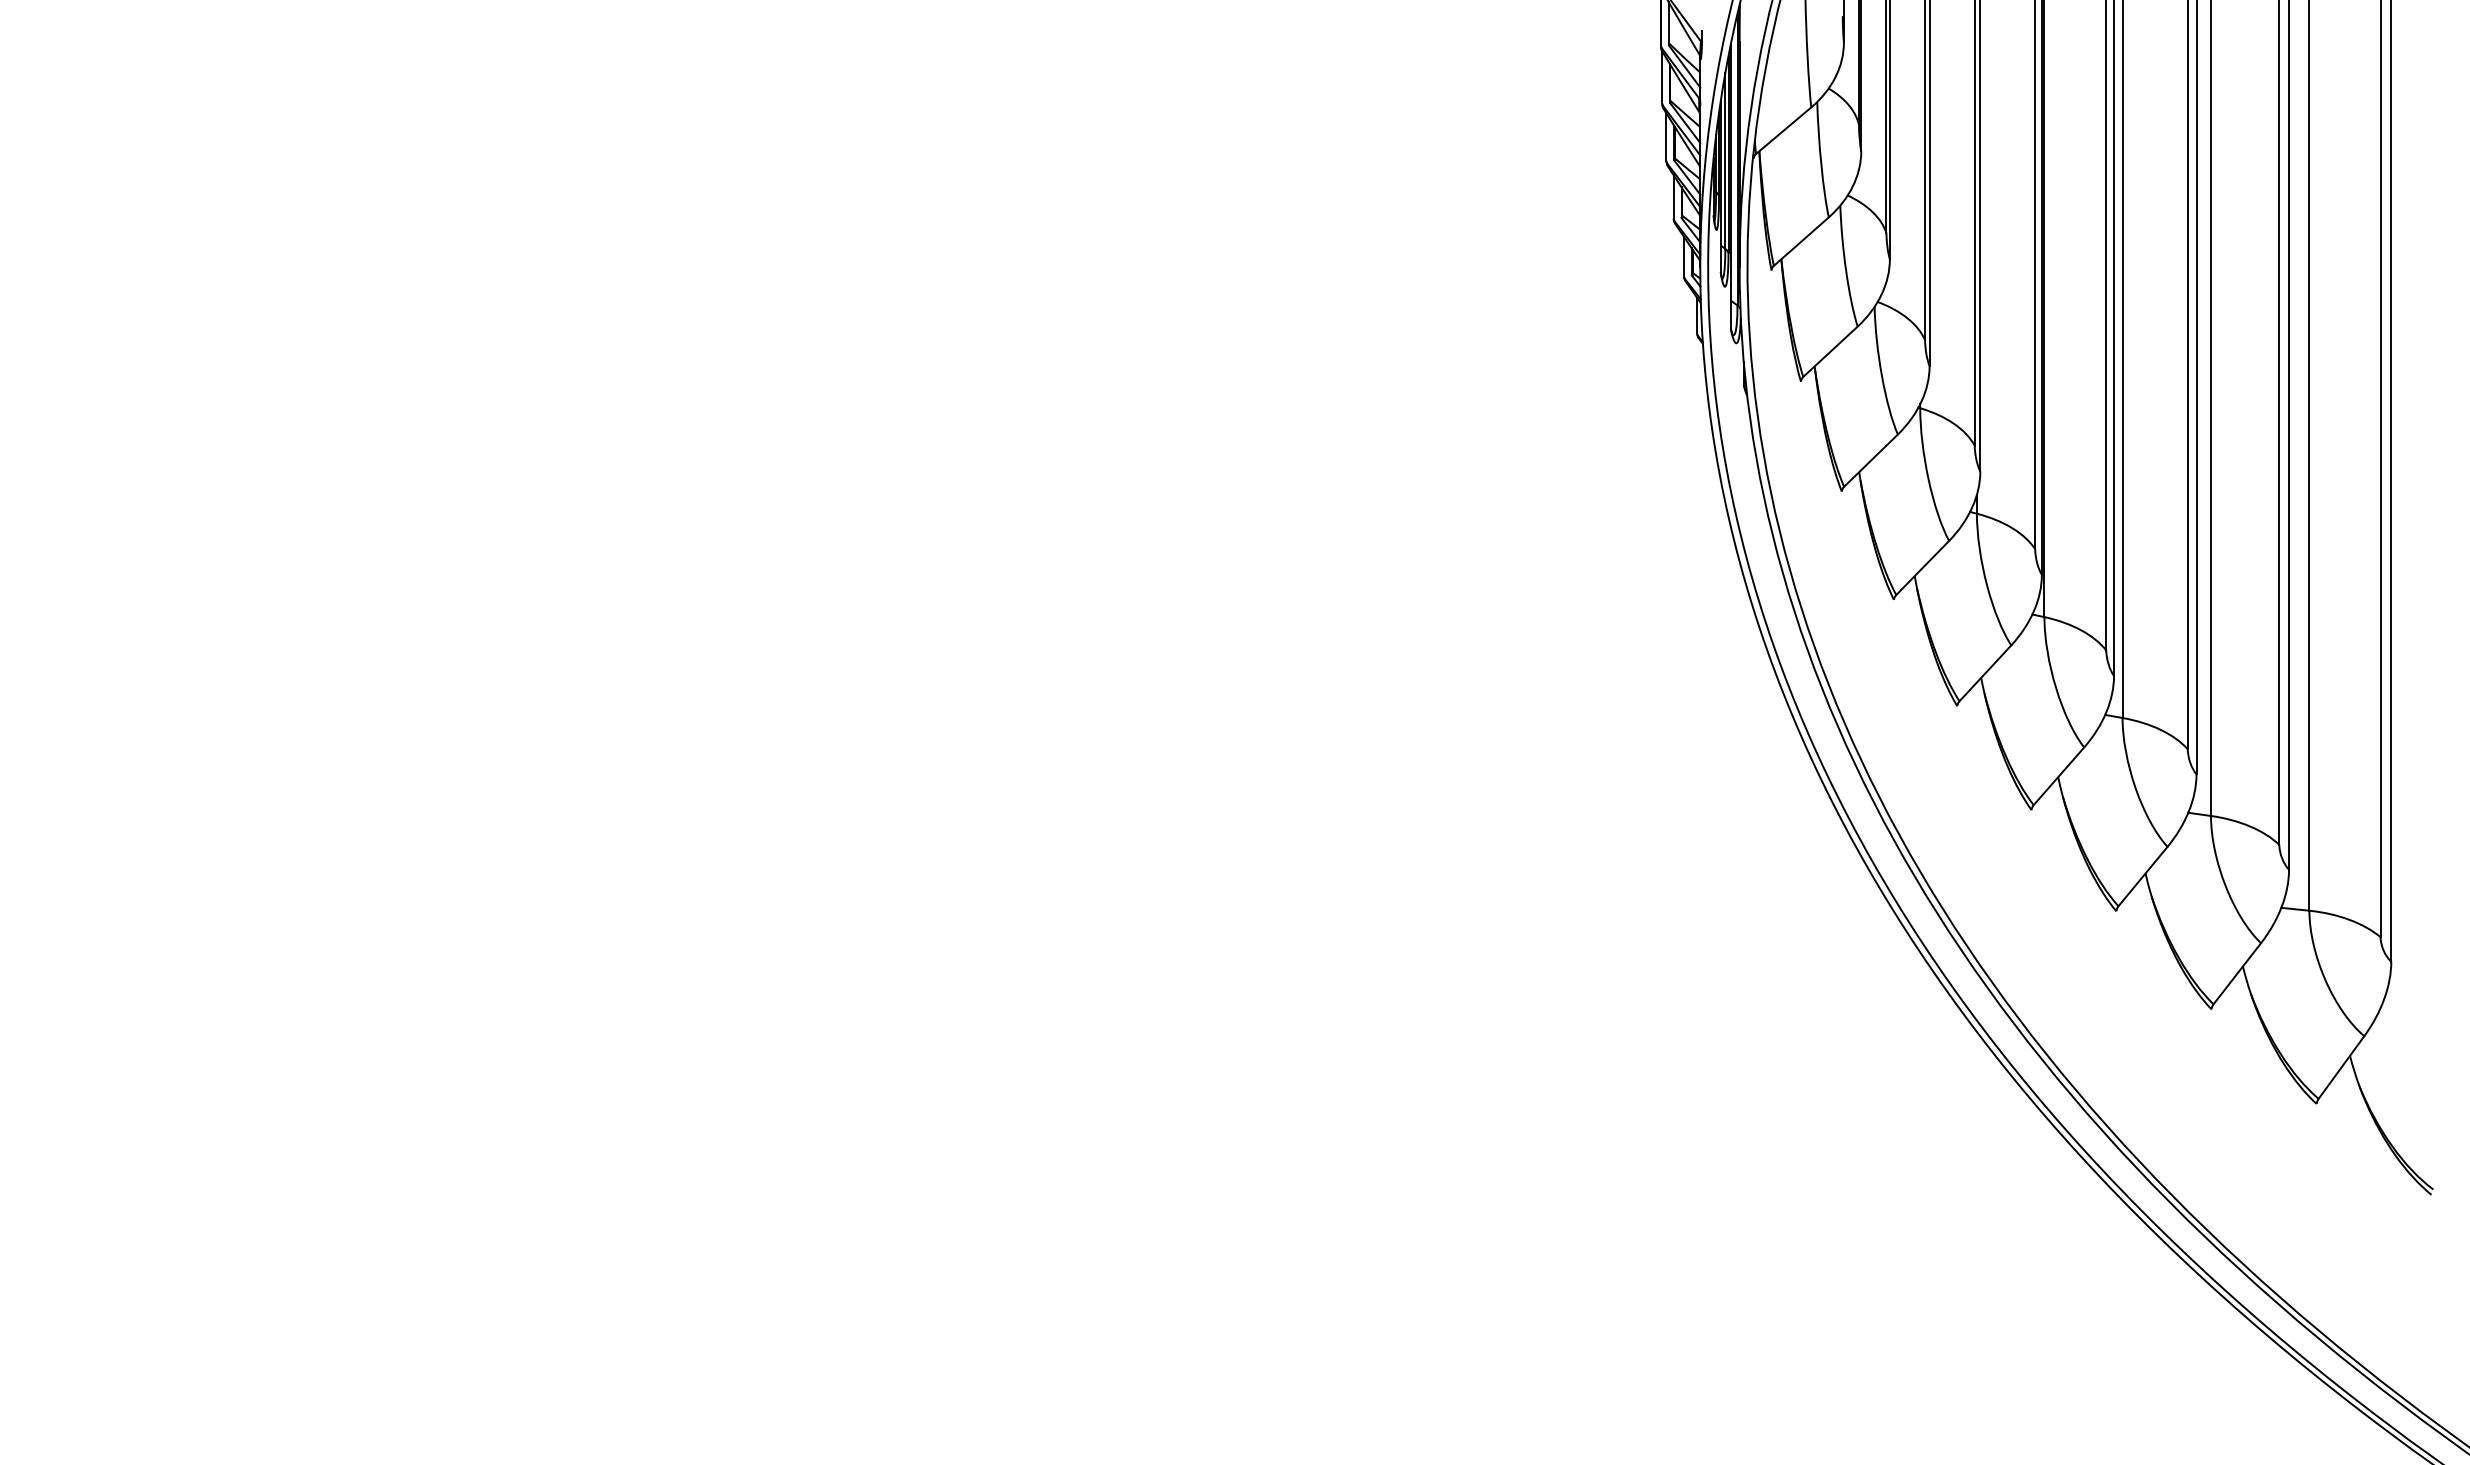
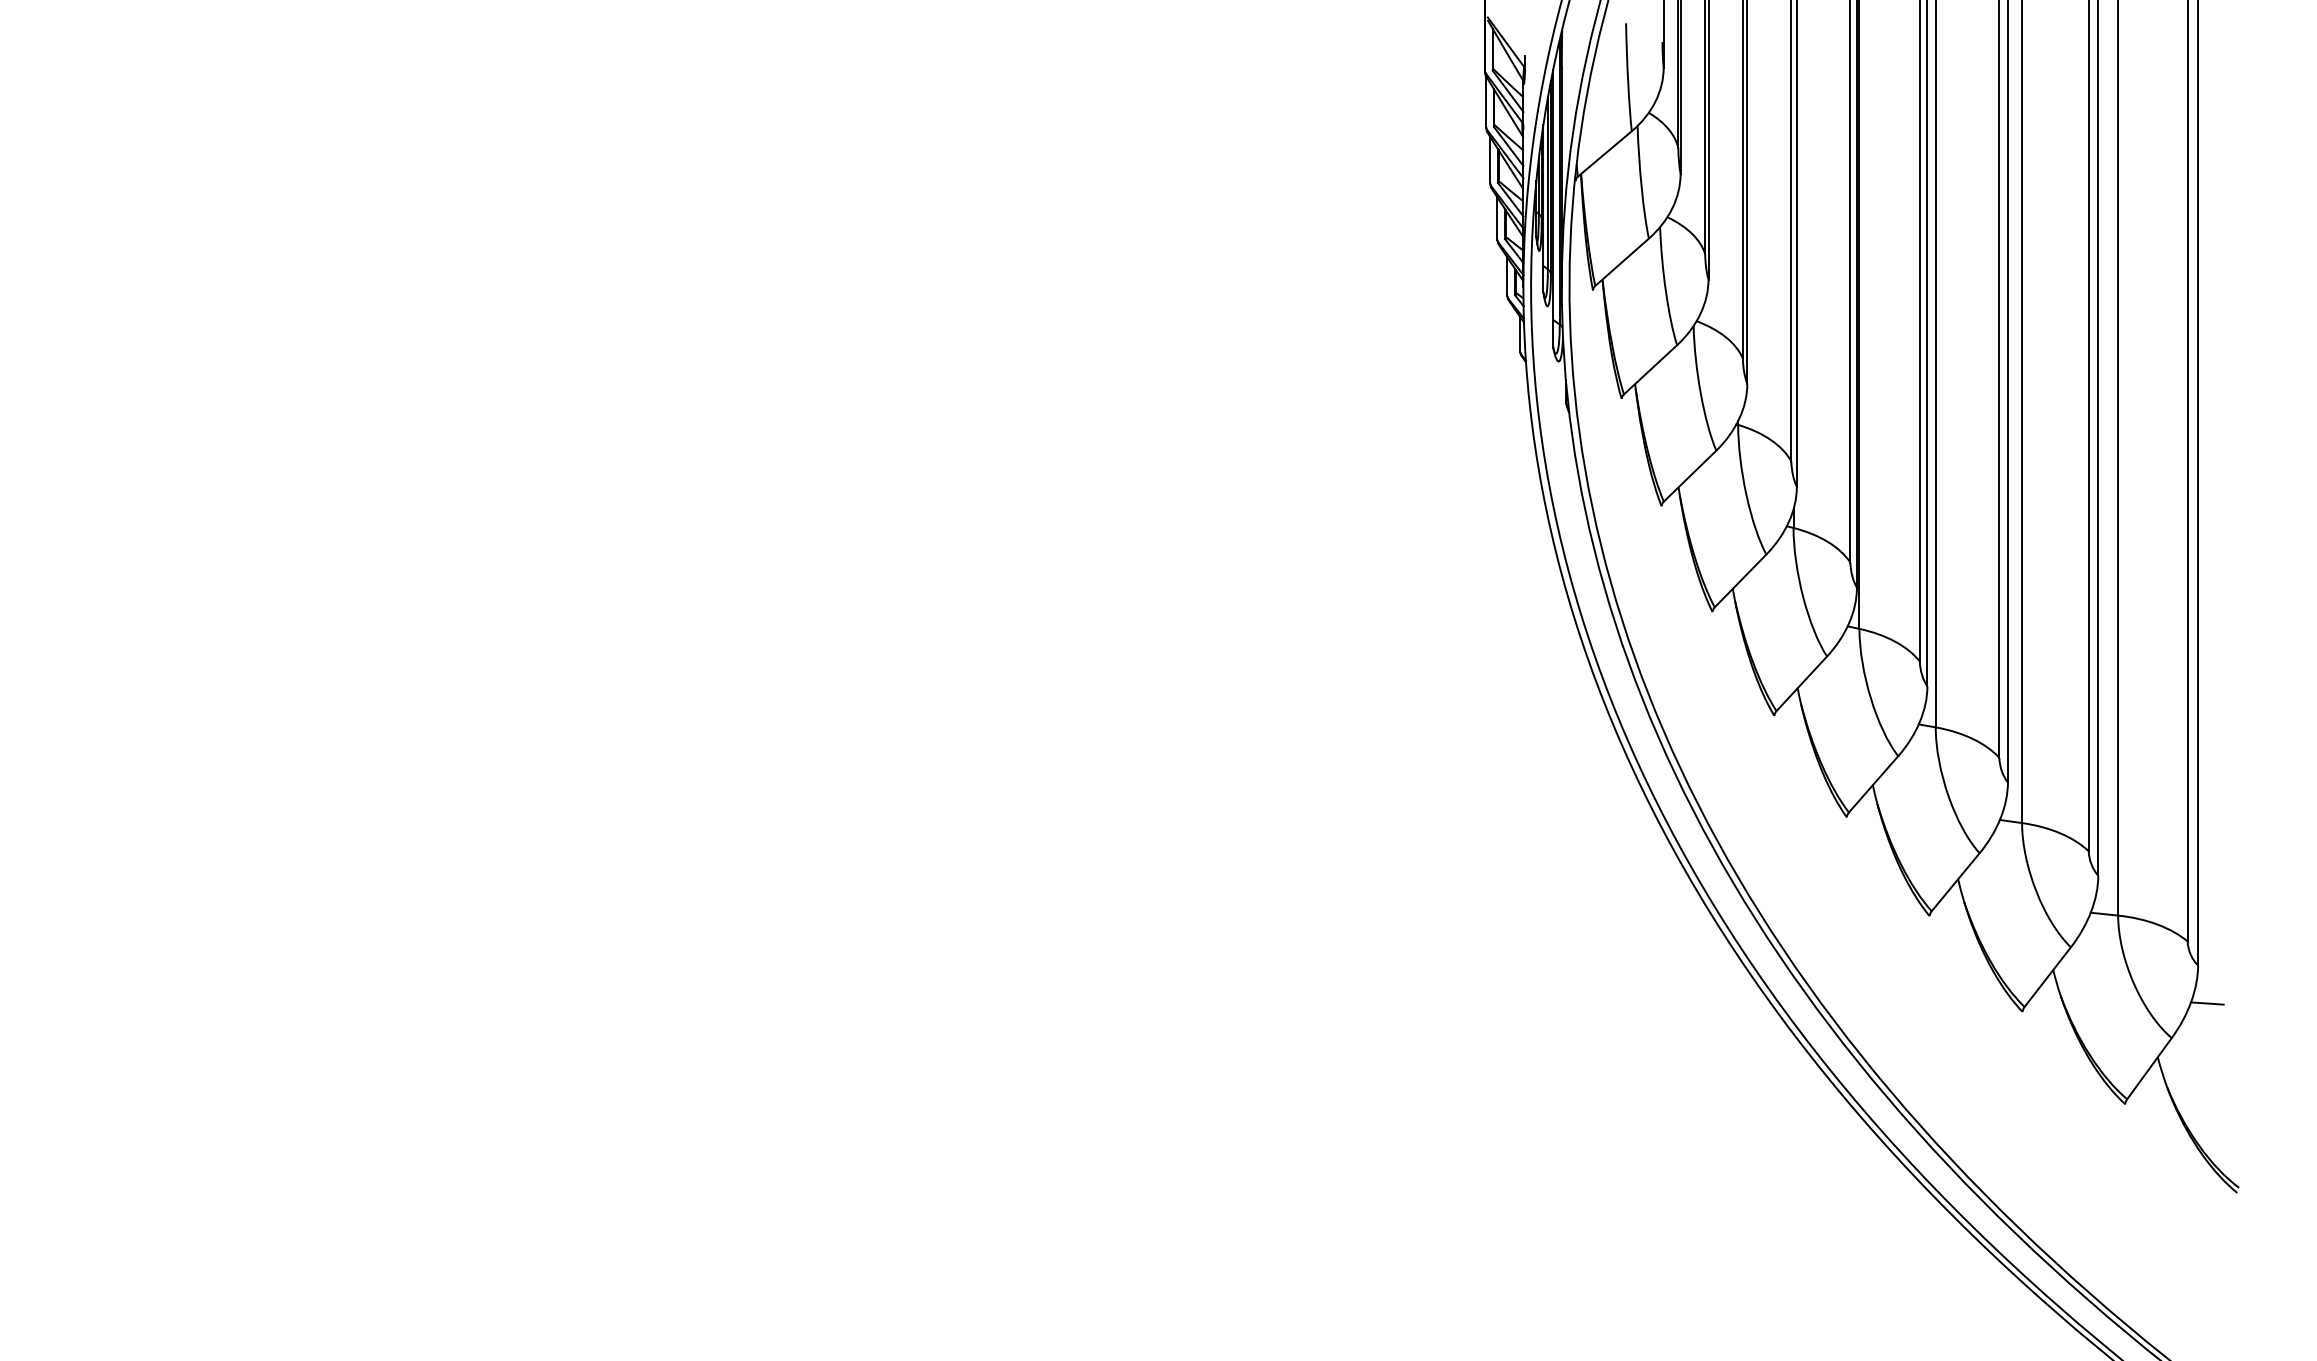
line: (2400, 1000) -> (2207, 1003), added

